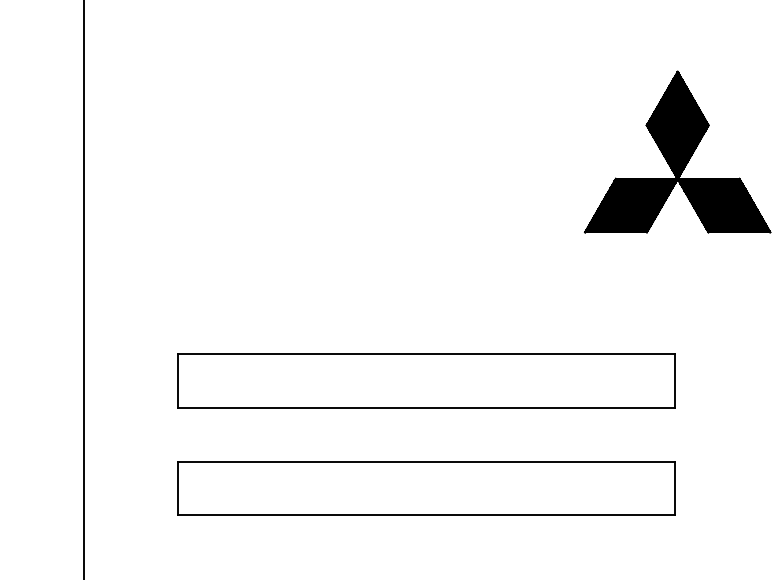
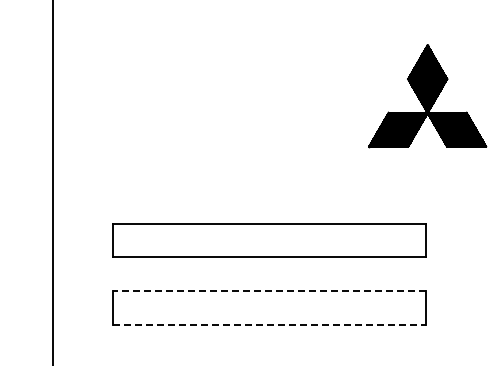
line: (427, 461) -> (269, 291), solid -> dashed
line: (427, 515) -> (269, 325), solid -> dashed

